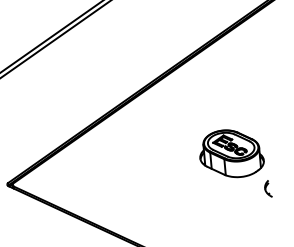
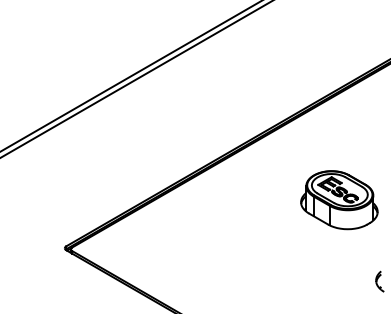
part: (231, 154) -> (339, 200), moved

